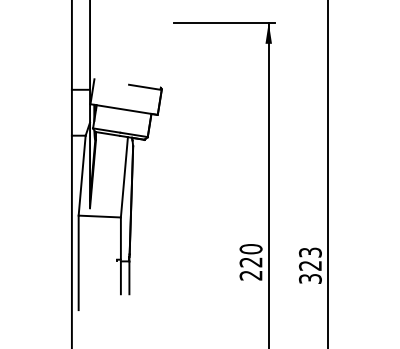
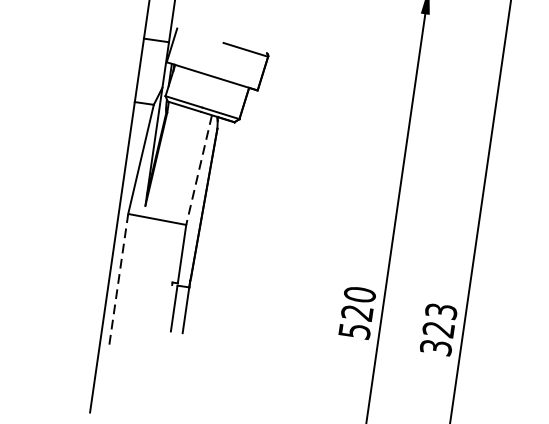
line: (124, 177) -> (199, 170), solid -> dashed
line: (78, 262) -> (118, 278), solid -> dashed
text: (250, 275) -> (353, 330), 220 -> 520

